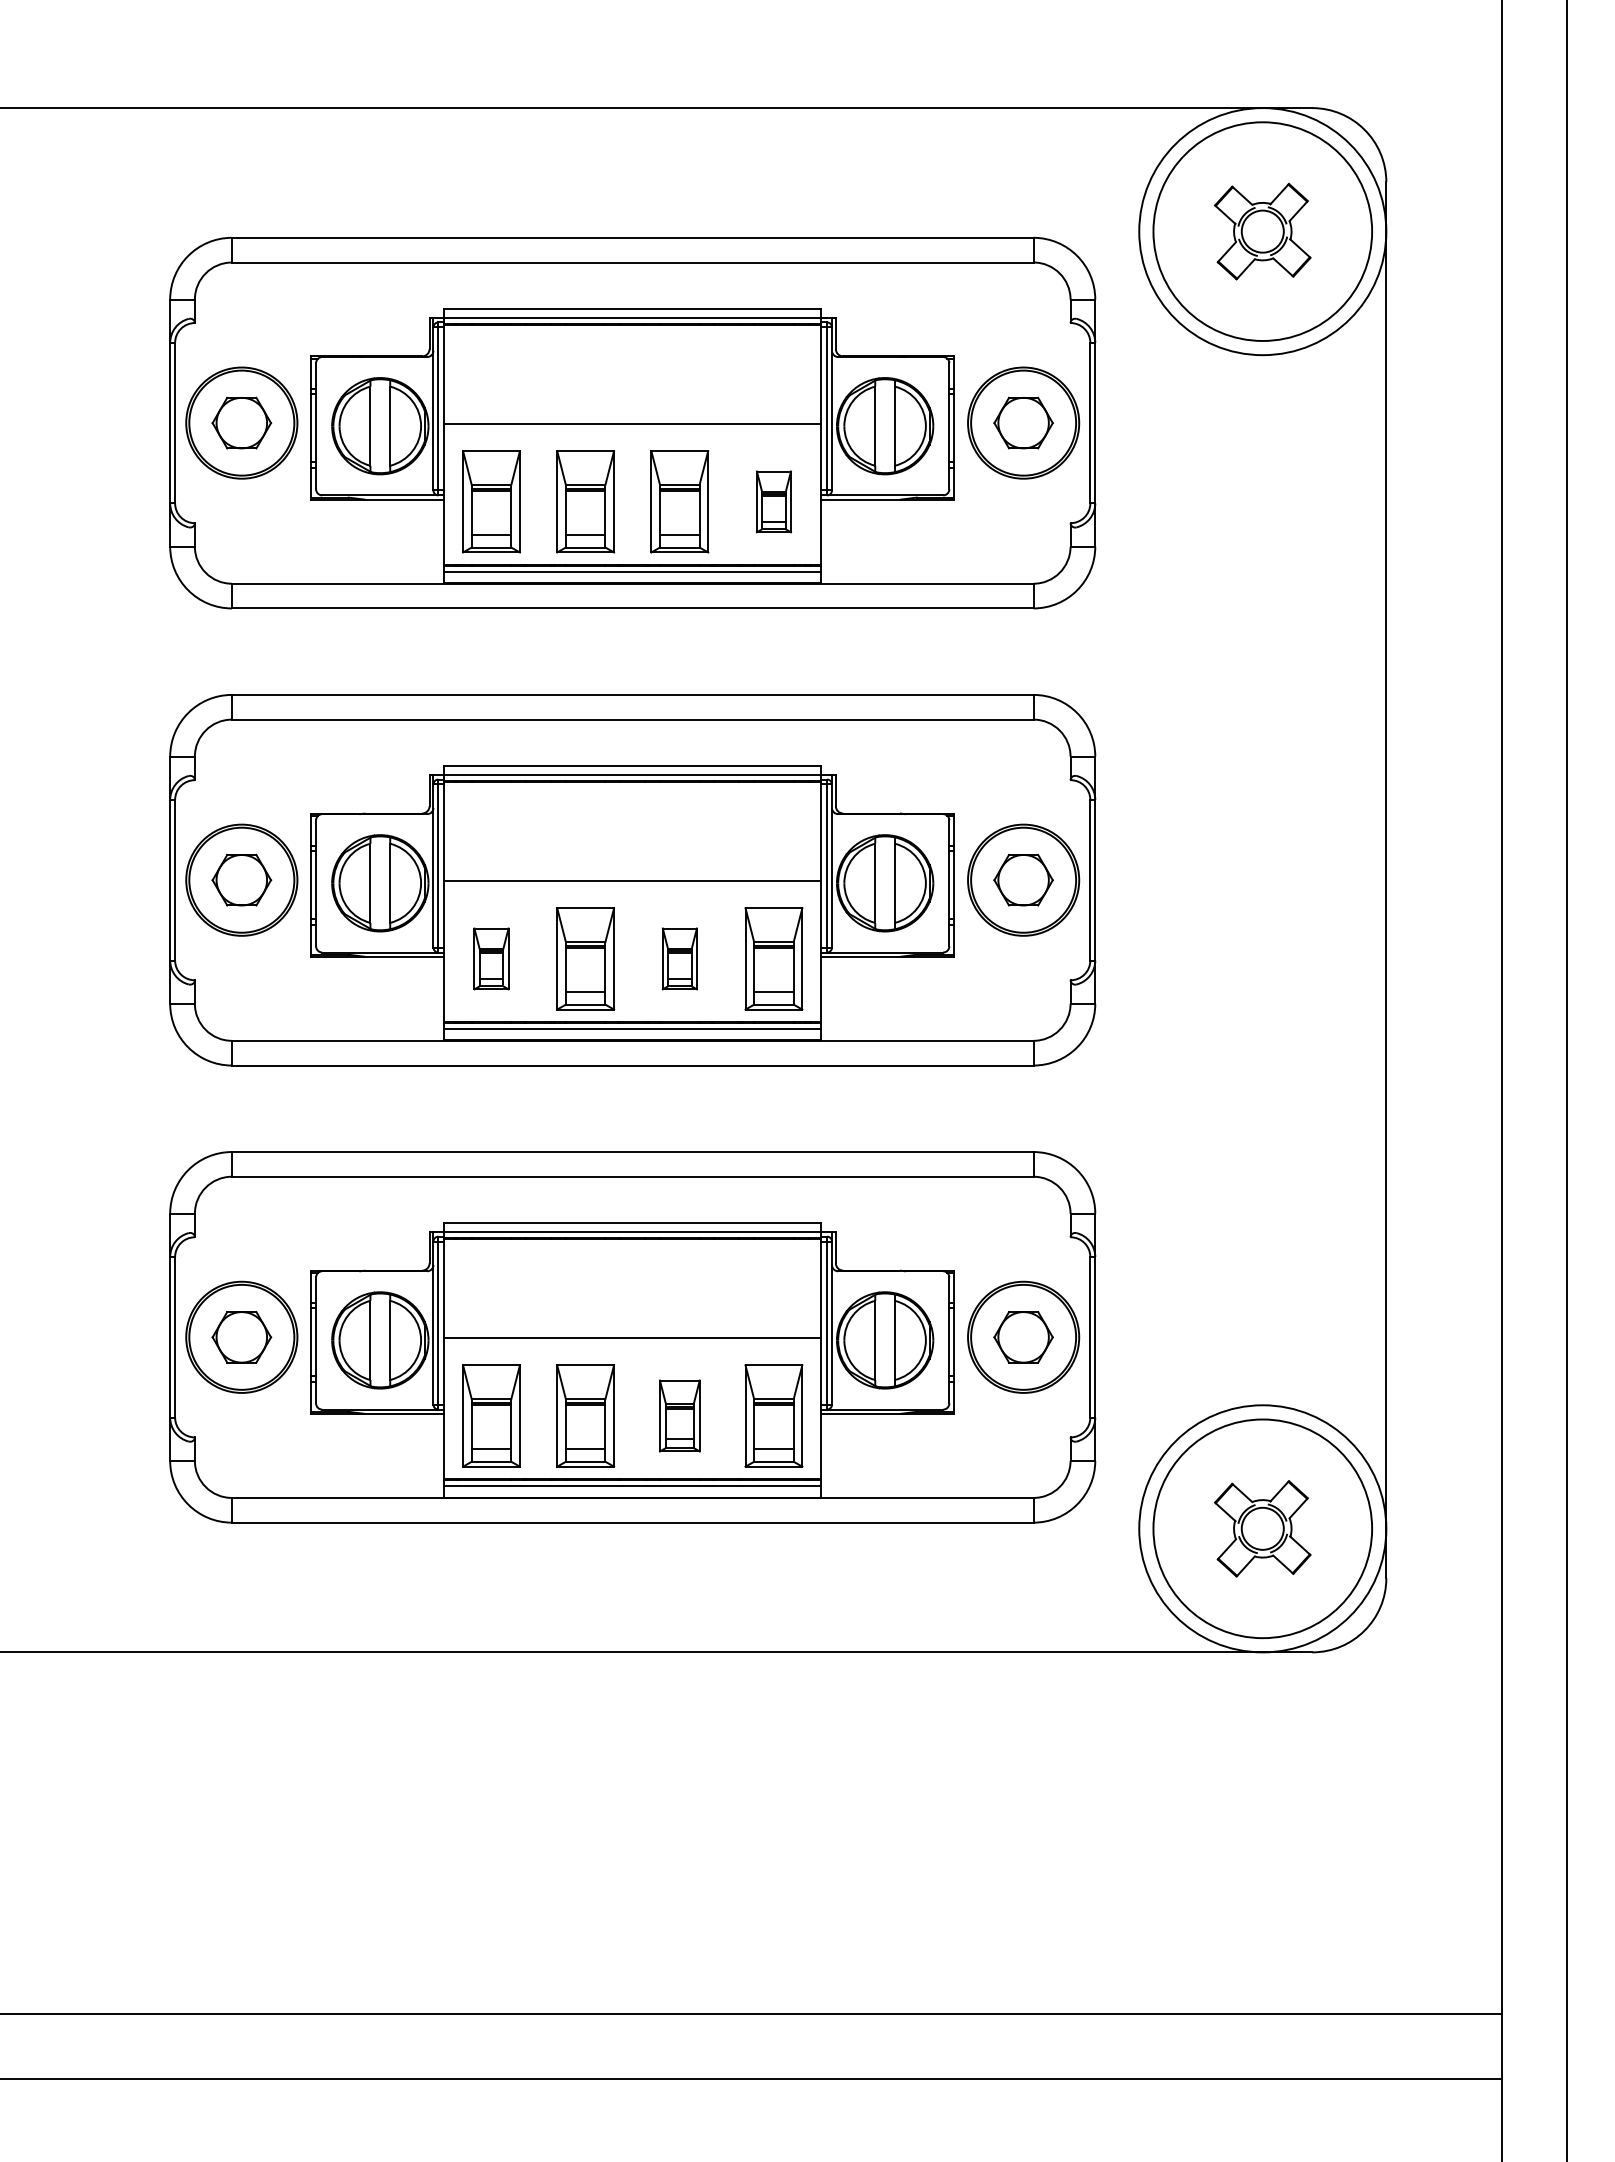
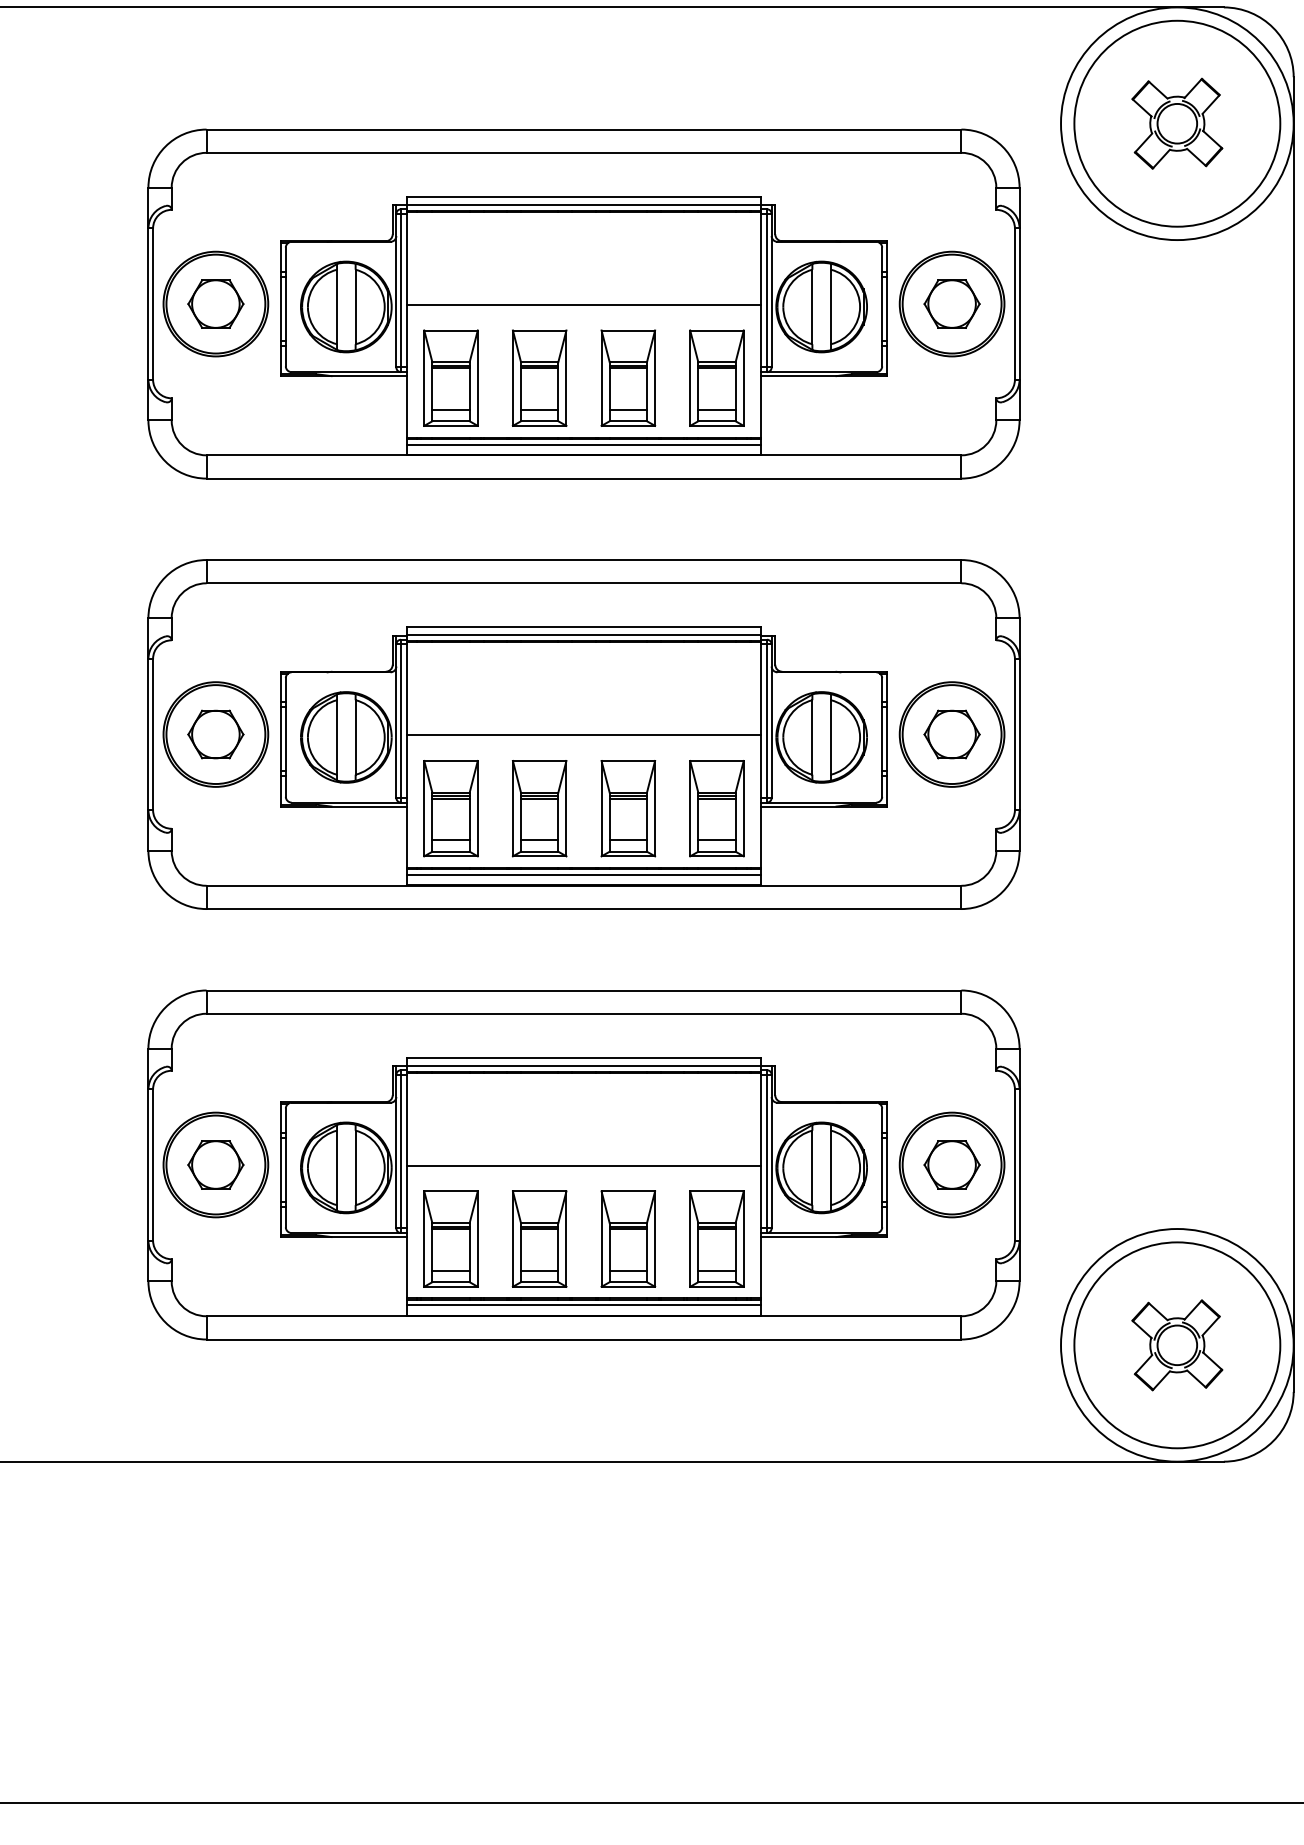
part: (773, 501) -> (716, 377), size x1.67
part: (491, 958) -> (451, 808), size x1.67
part: (679, 958) -> (628, 808), size x1.67
part: (679, 1415) -> (628, 1238), size x1.43

